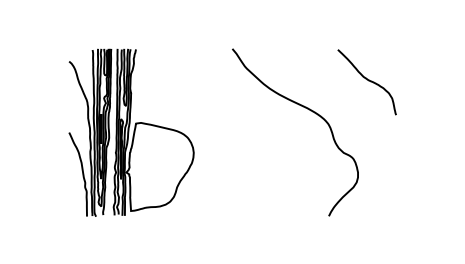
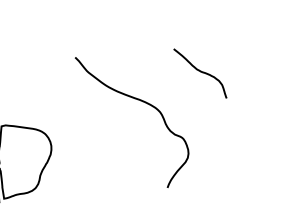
curve: (367, 80) -> (200, 72), moved

